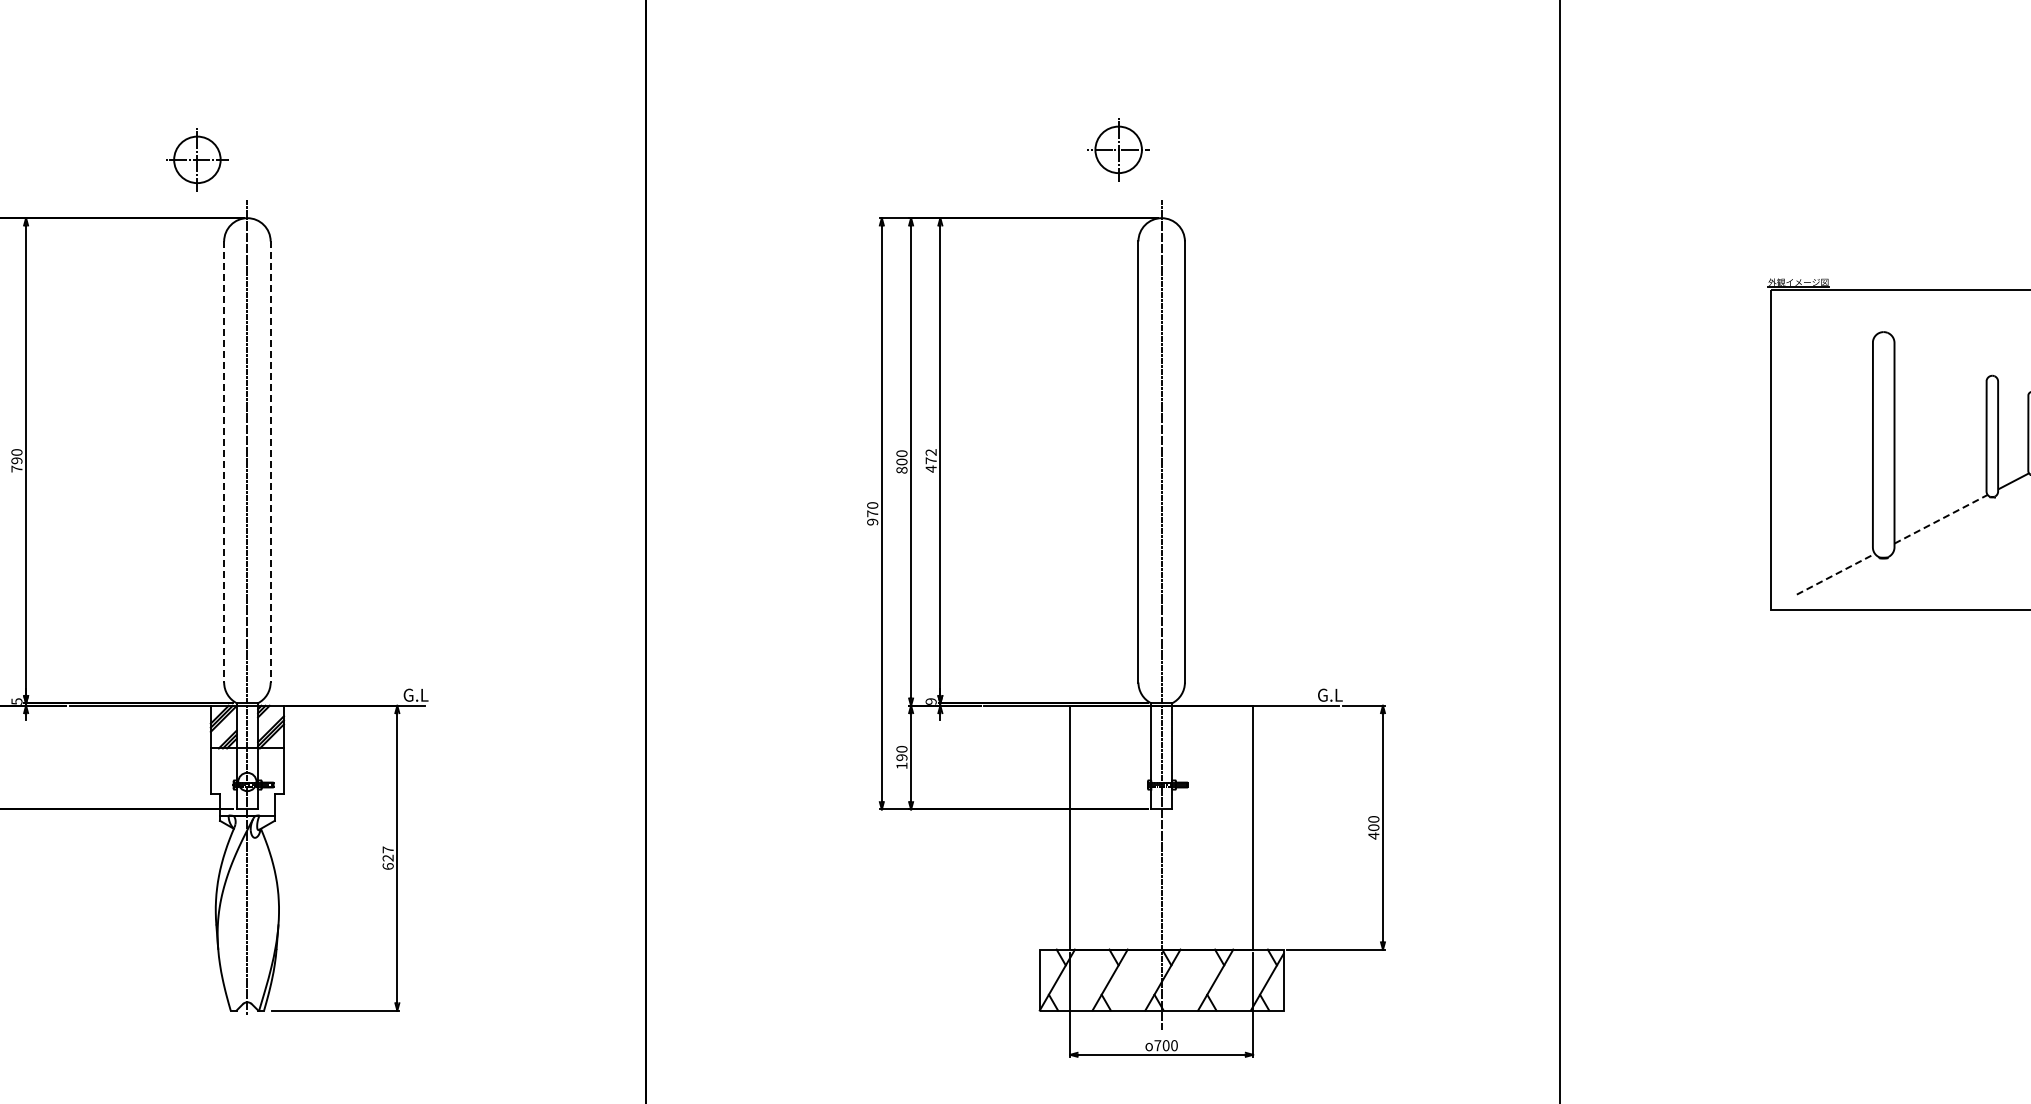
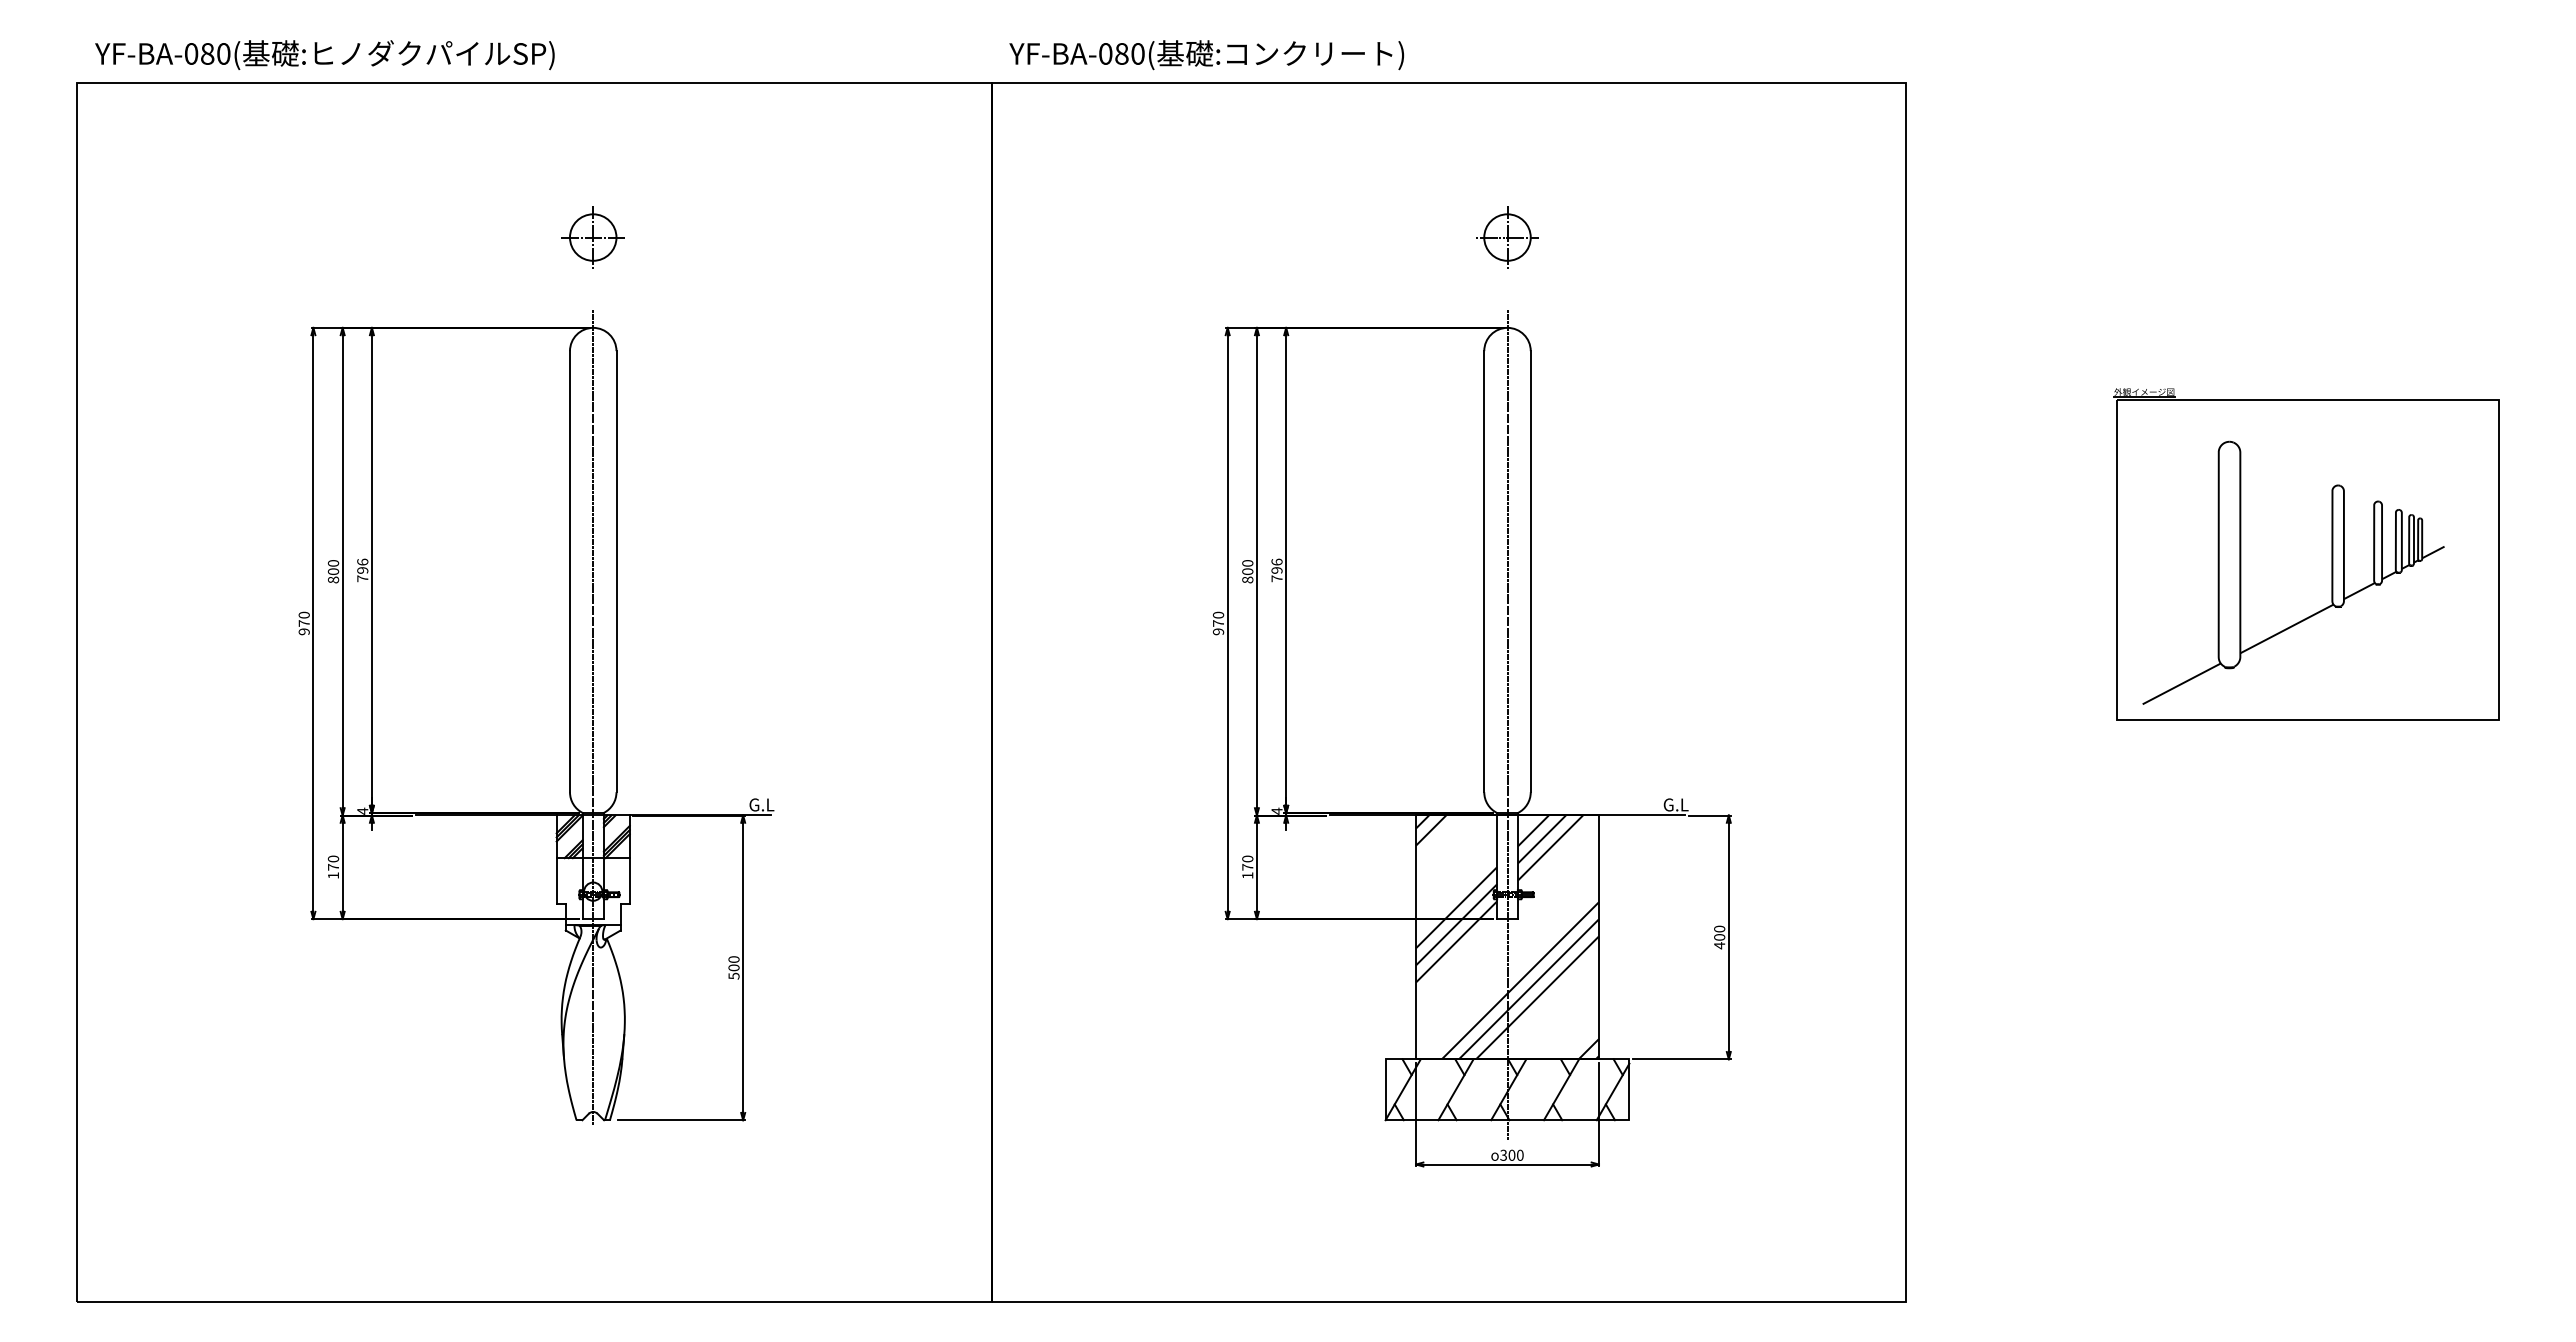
part: (1118, 149) -> (1507, 237), moved
part: (196, 159) -> (592, 237), moved
text: (16, 451) -> (362, 561), 790 -> 796
text: (930, 460) -> (1276, 570), 472 -> 796
line: (223, 461) -> (569, 571), dashed -> solid
line: (270, 461) -> (616, 571), dashed -> solid
line: (1940, 518) -> (2286, 628), dashed -> solid
line: (1836, 573) -> (2182, 683), dashed -> solid
text: (16, 700) -> (362, 810), 5 -> 4
text: (930, 700) -> (1276, 810), 9 -> 4
text: (901, 757) -> (1247, 867), 190 -> 170
hatch: (1161, 827) -> (1507, 937), added
text: (387, 857) -> (733, 967), 627 -> 500
text: (1157, 1044) -> (1503, 1154), 700 -> 300

